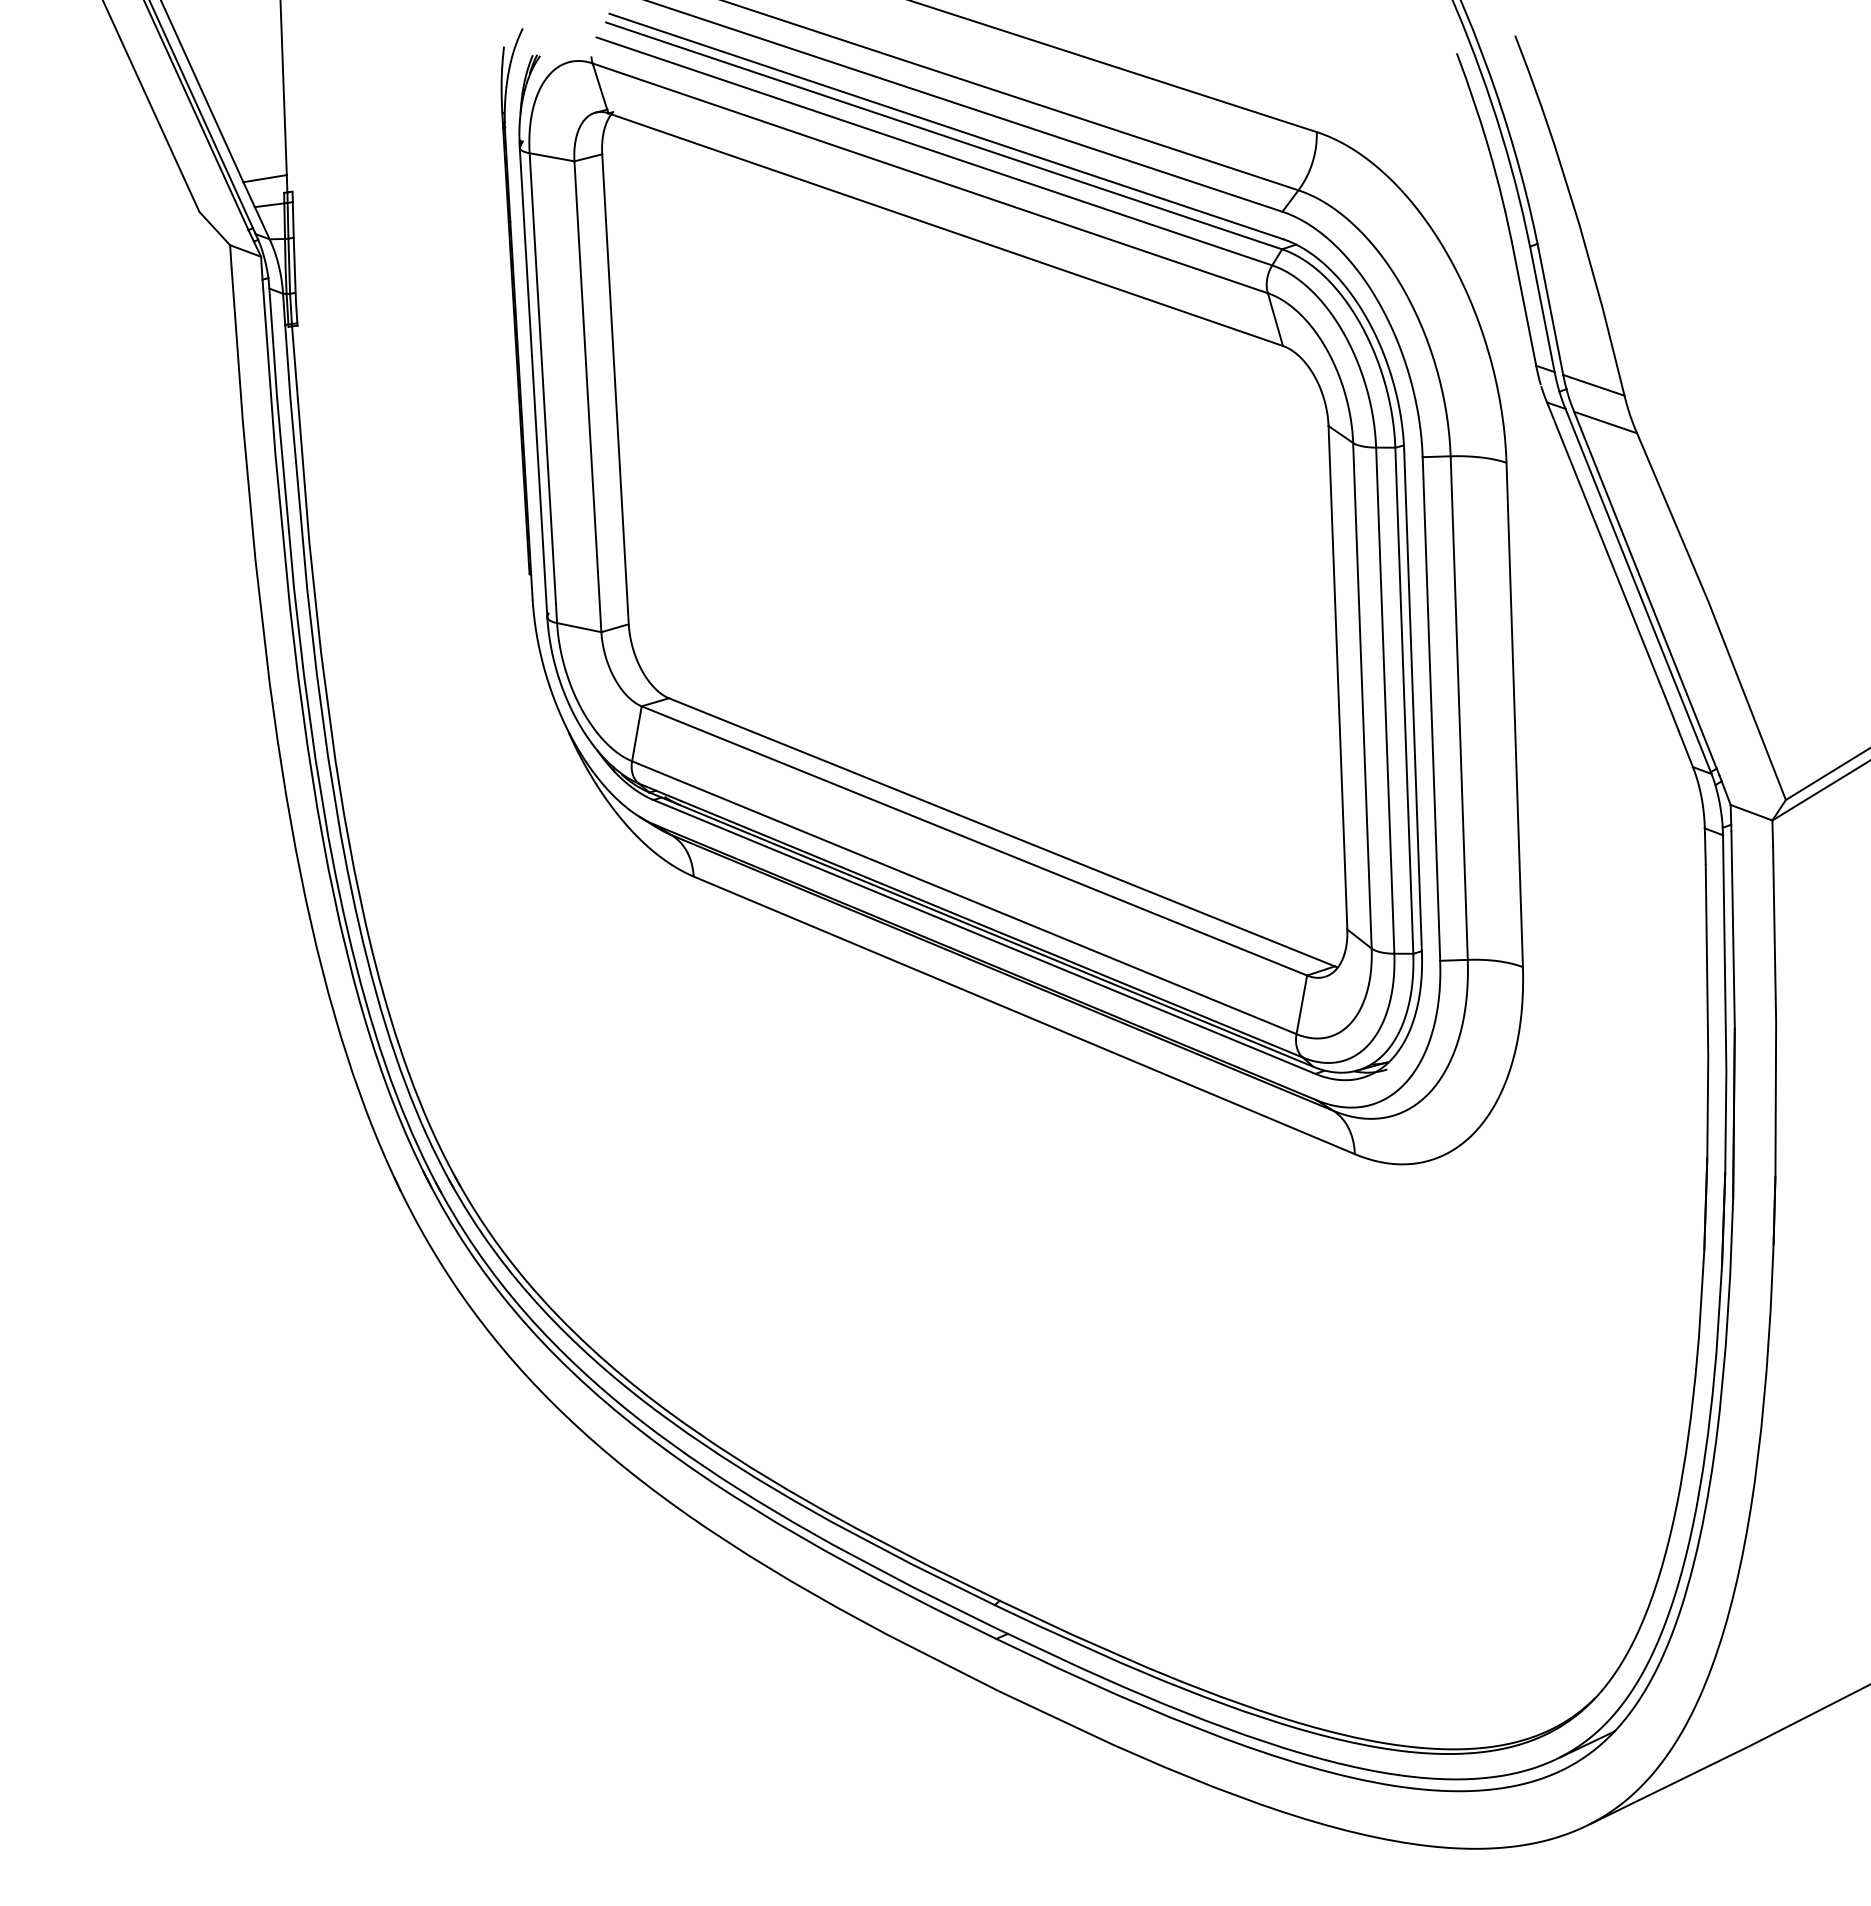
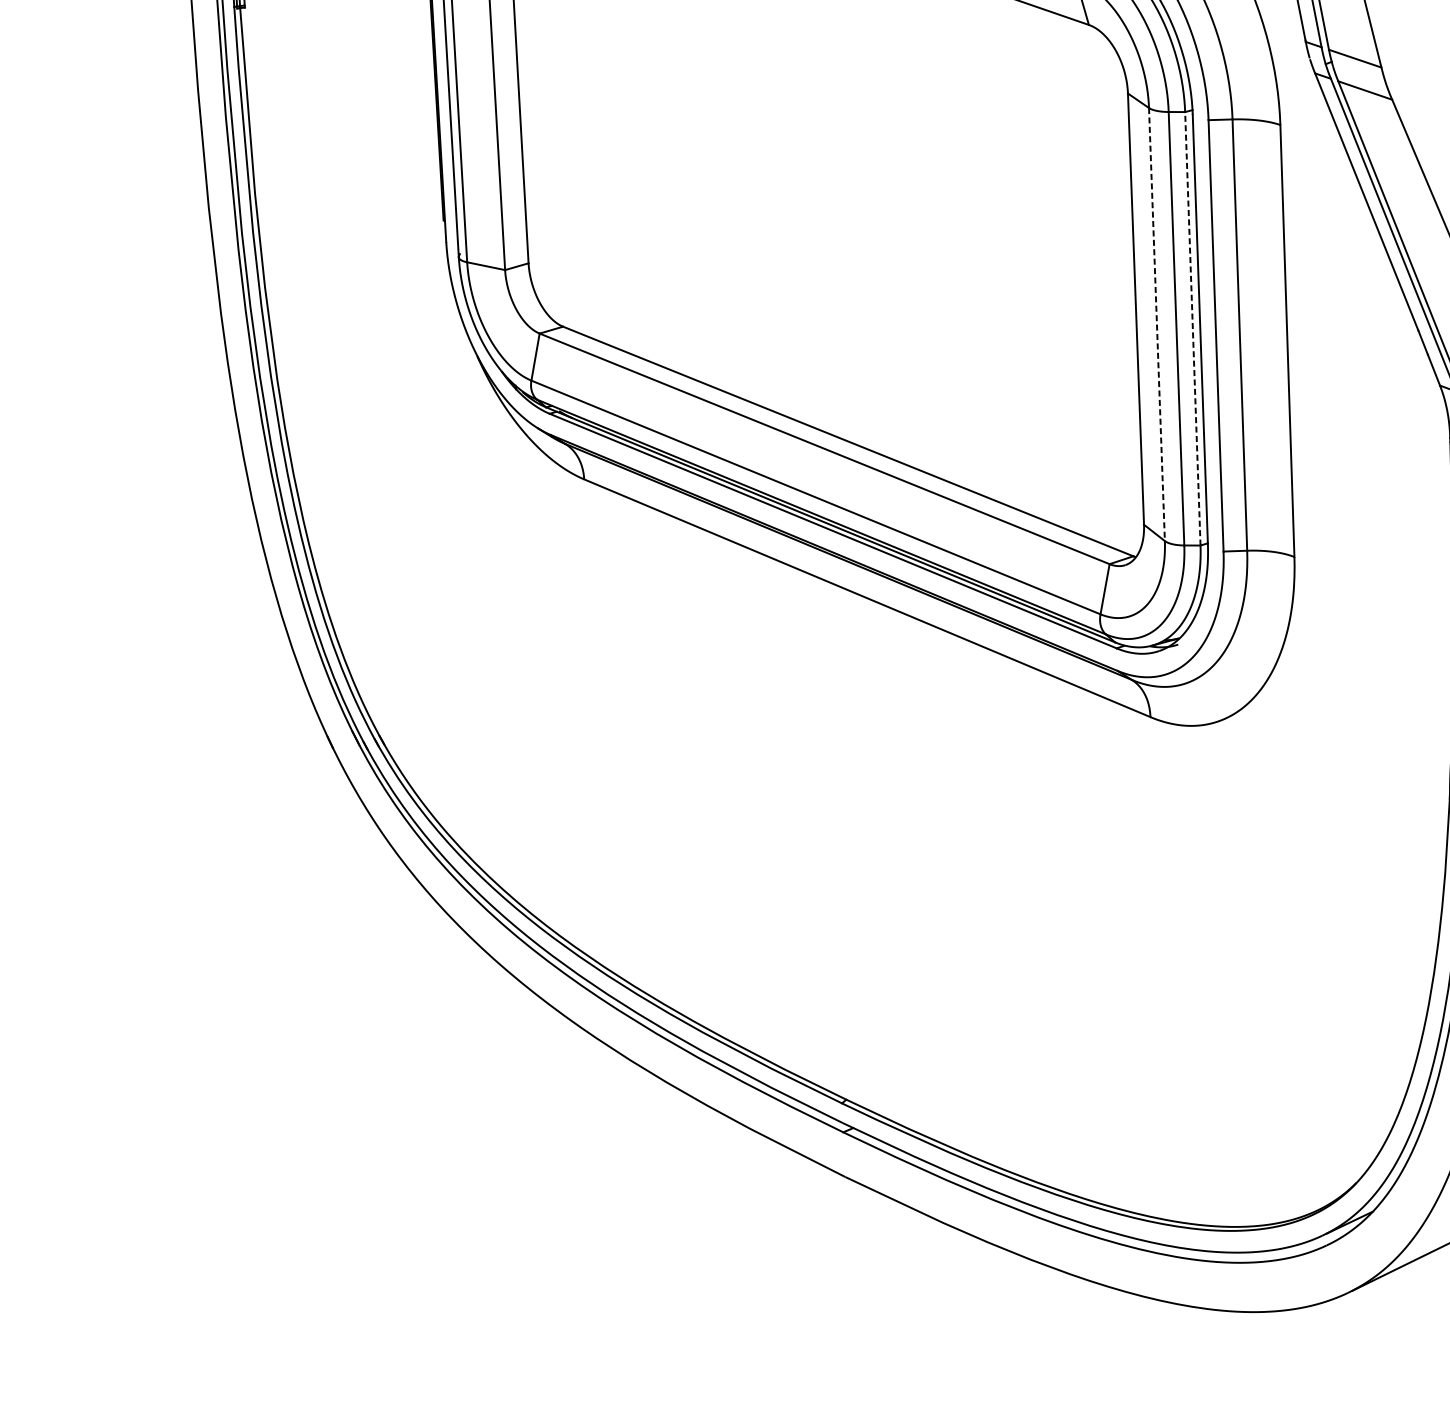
line: (1362, 695) -> (1157, 324), solid -> dashed
line: (1404, 700) -> (1192, 328), solid -> dashed

